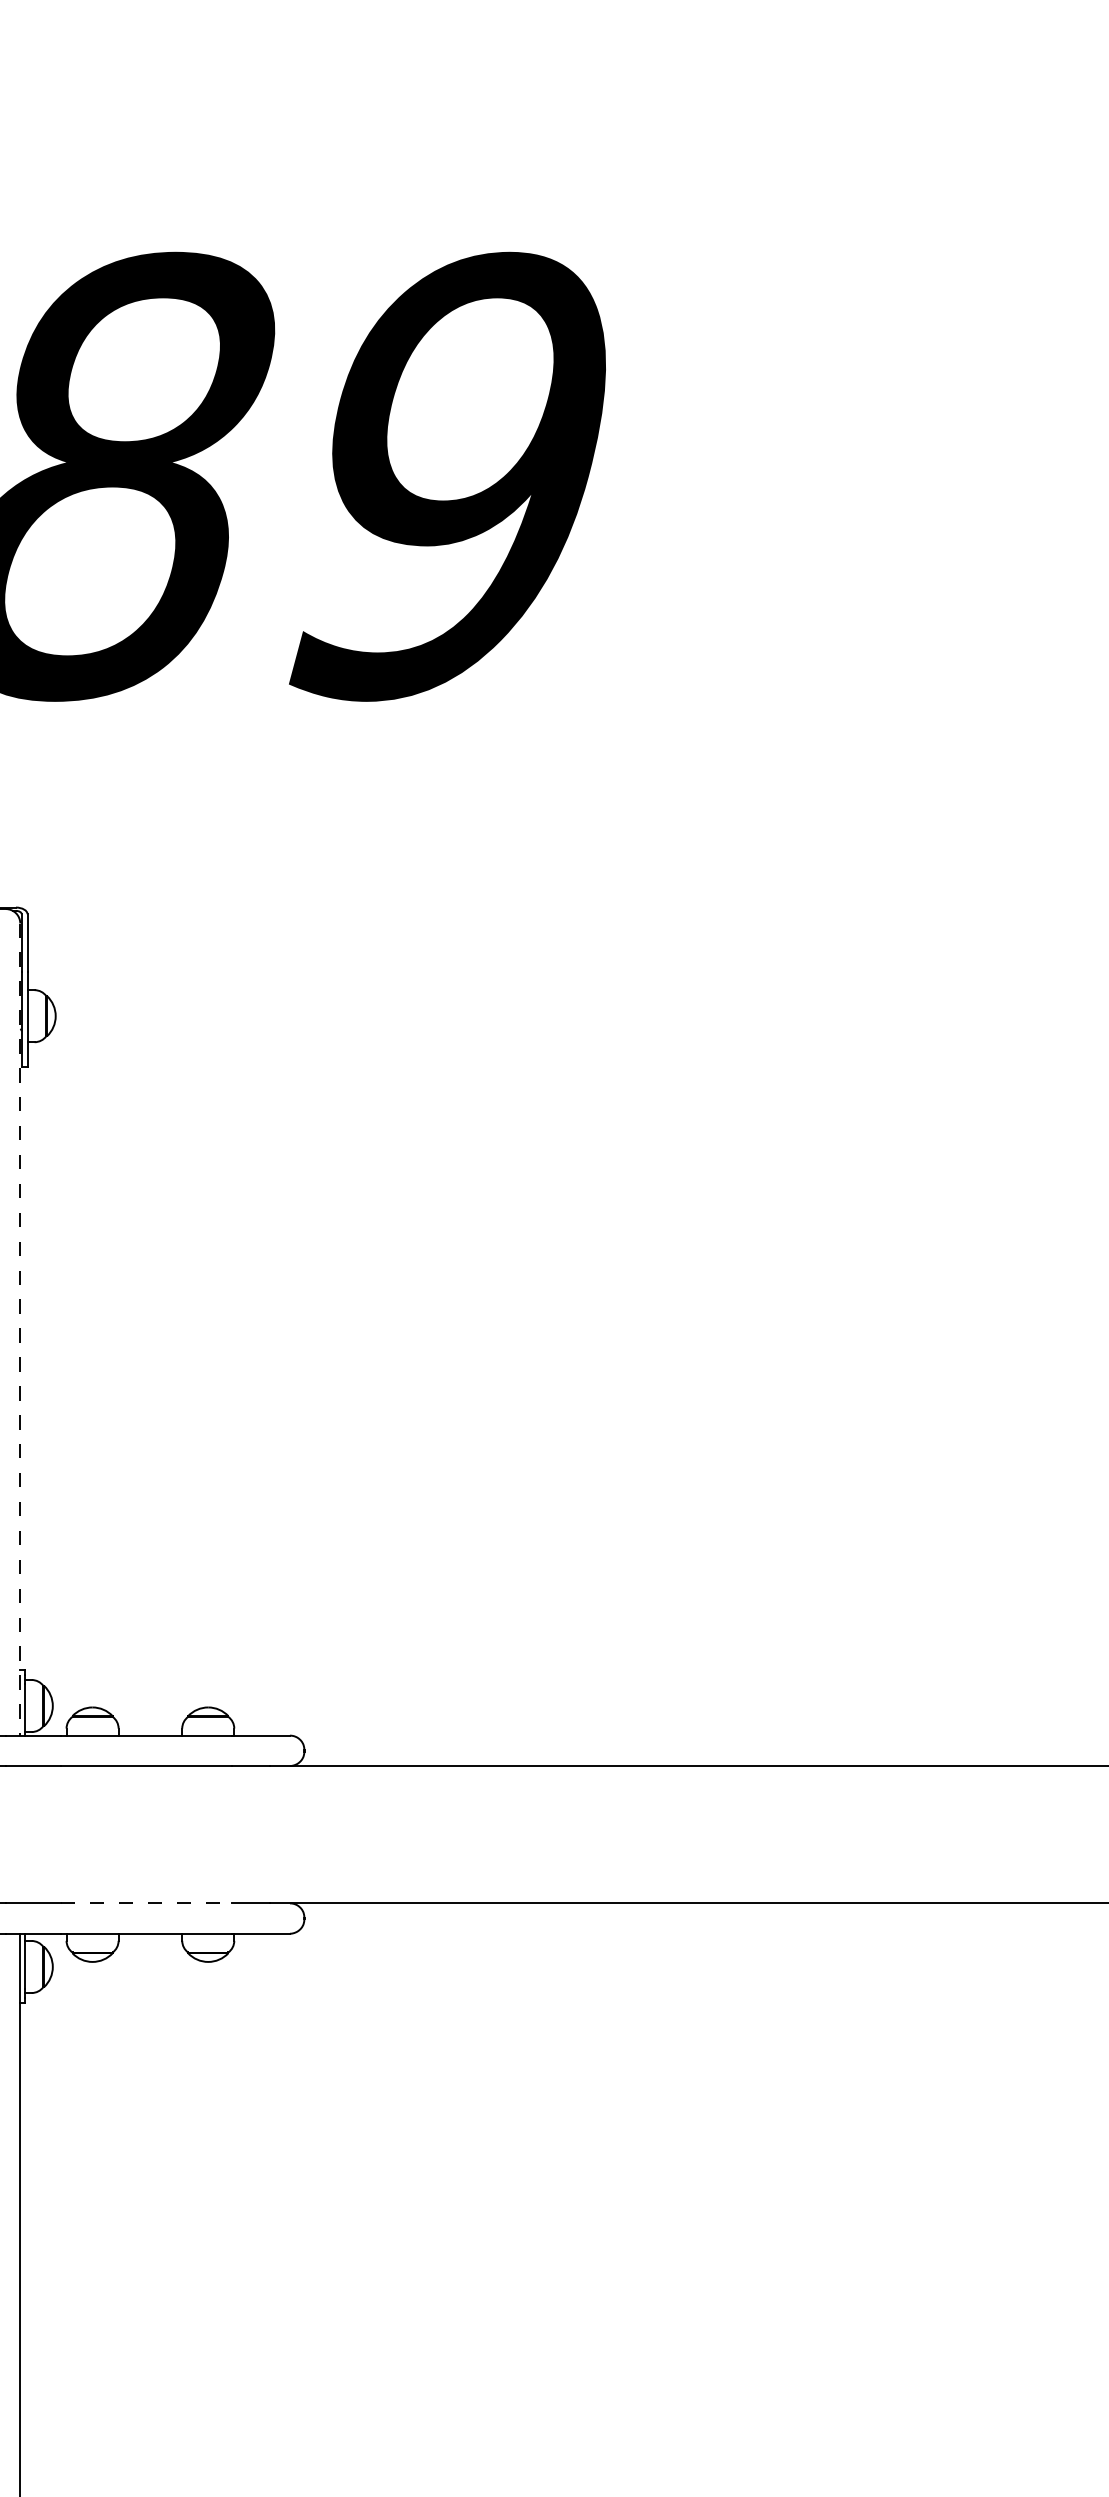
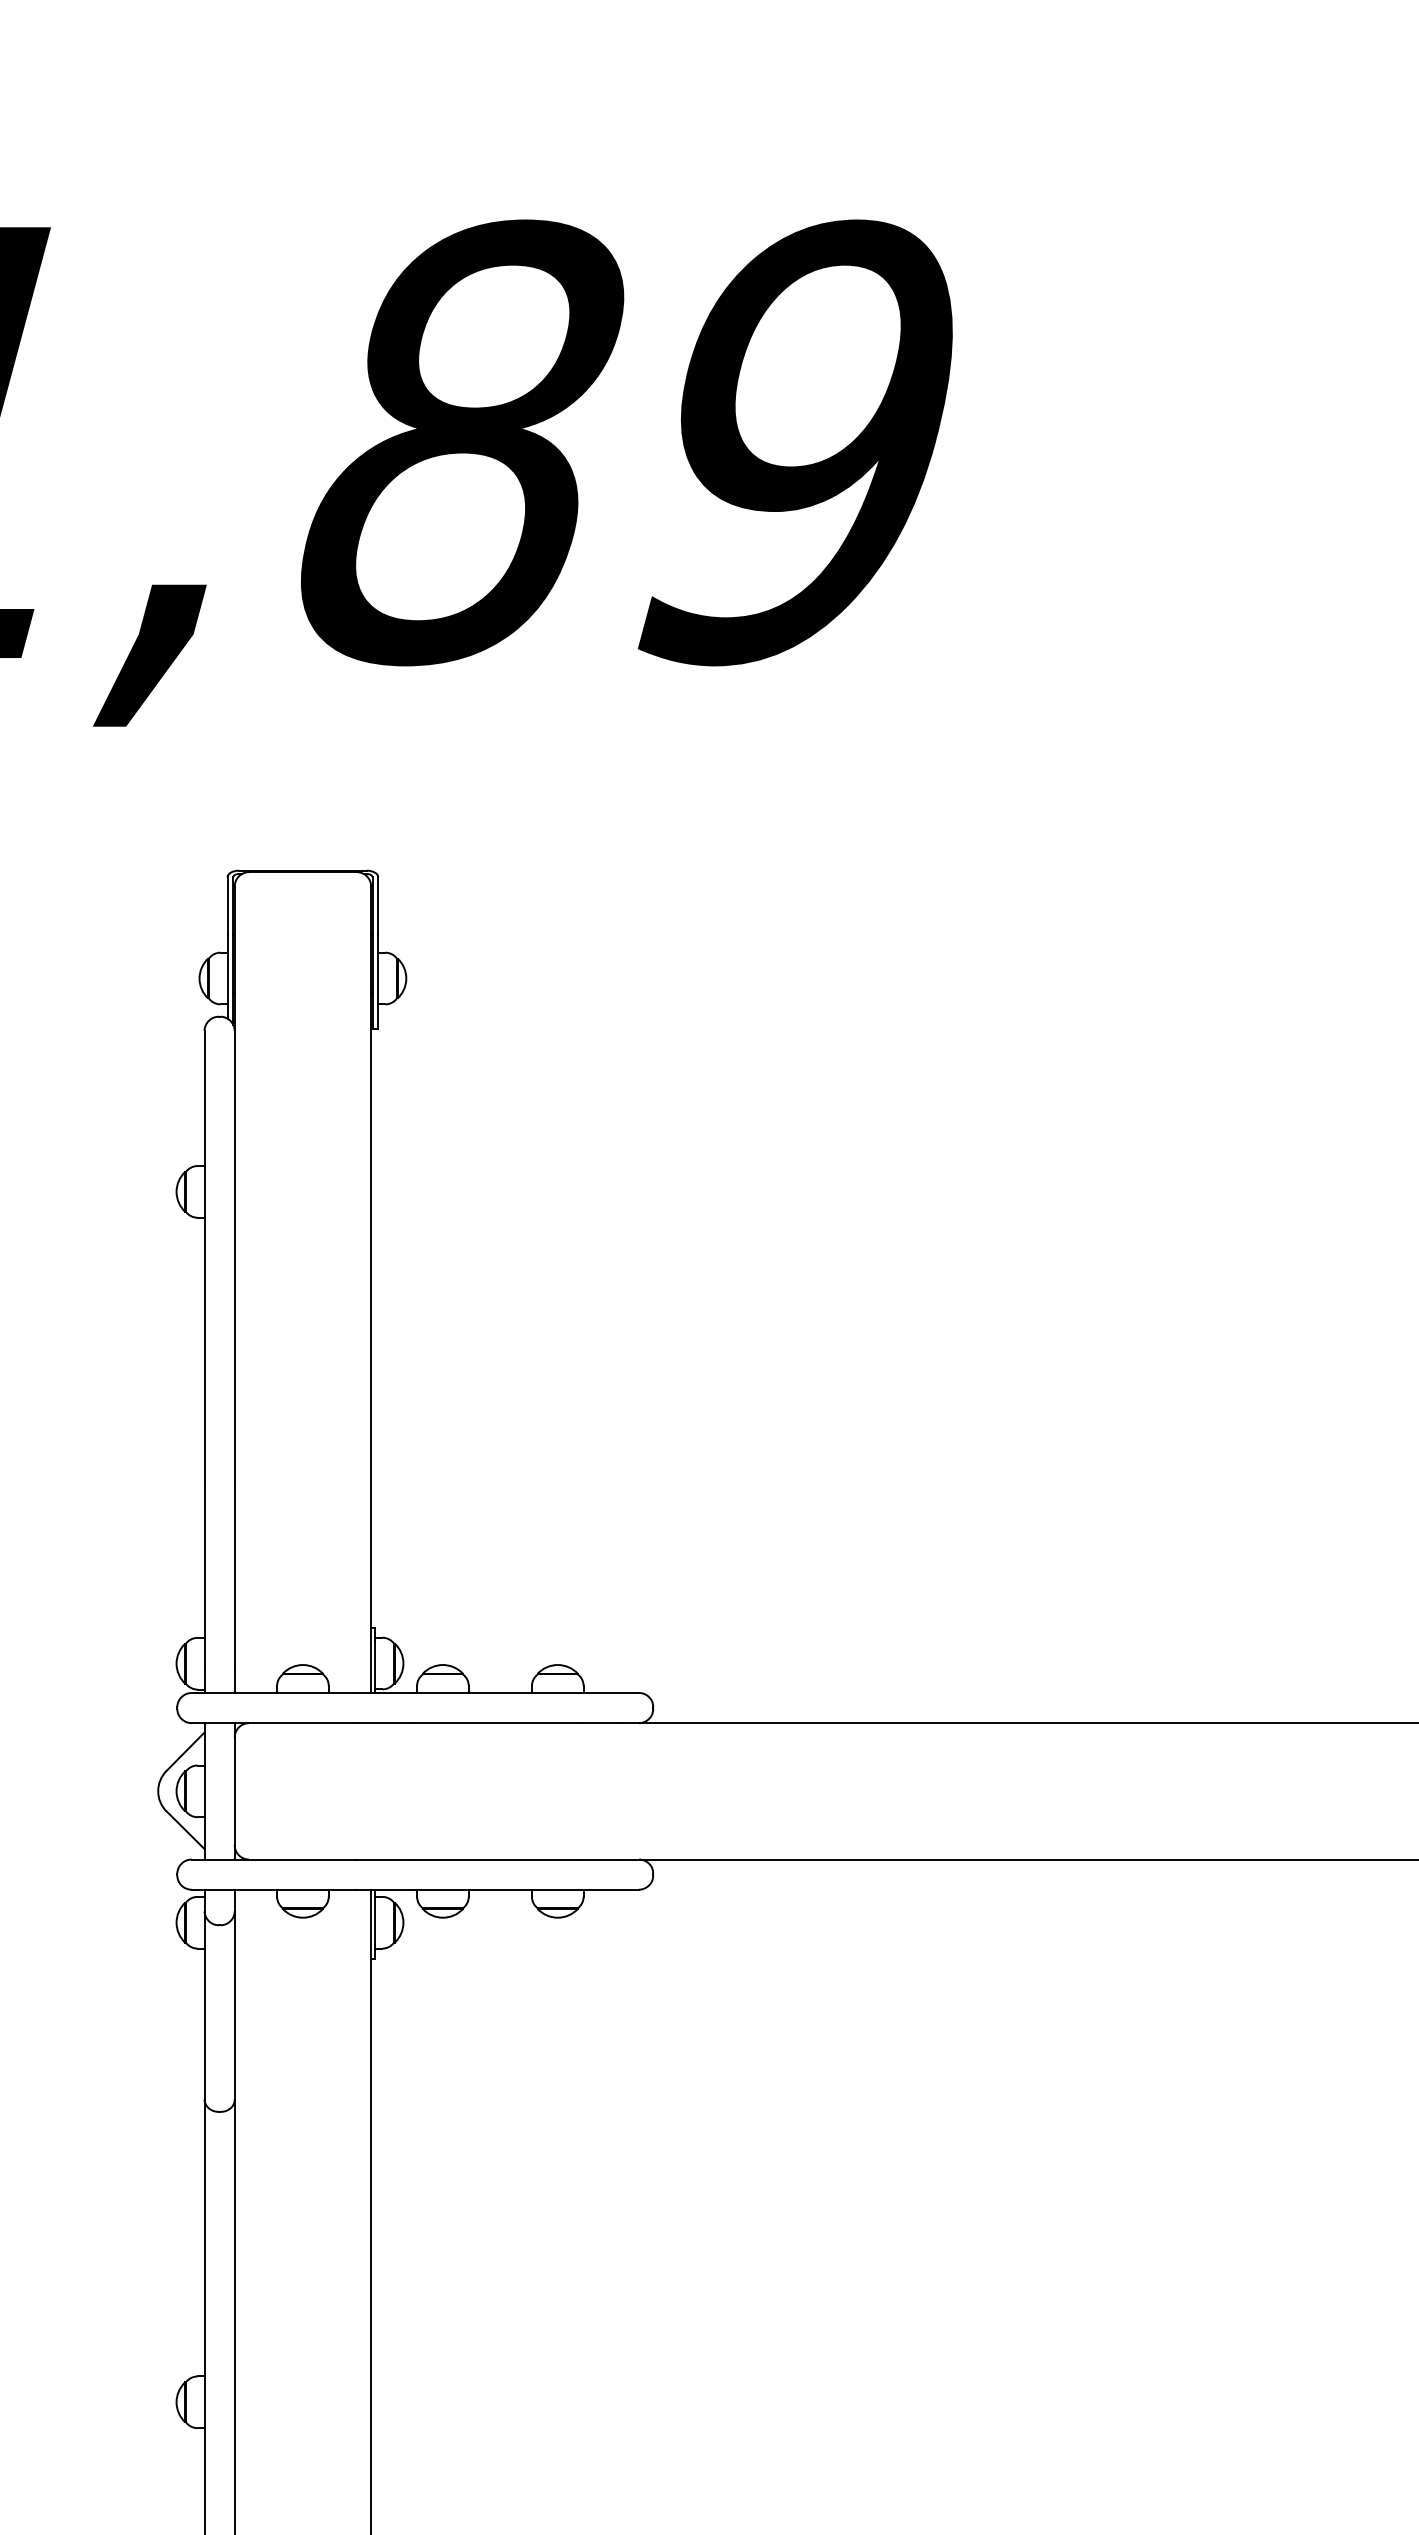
line: (20, 1330) -> (371, 1290), dashed -> solid
line: (146, 1903) -> (496, 1859), dashed -> solid

